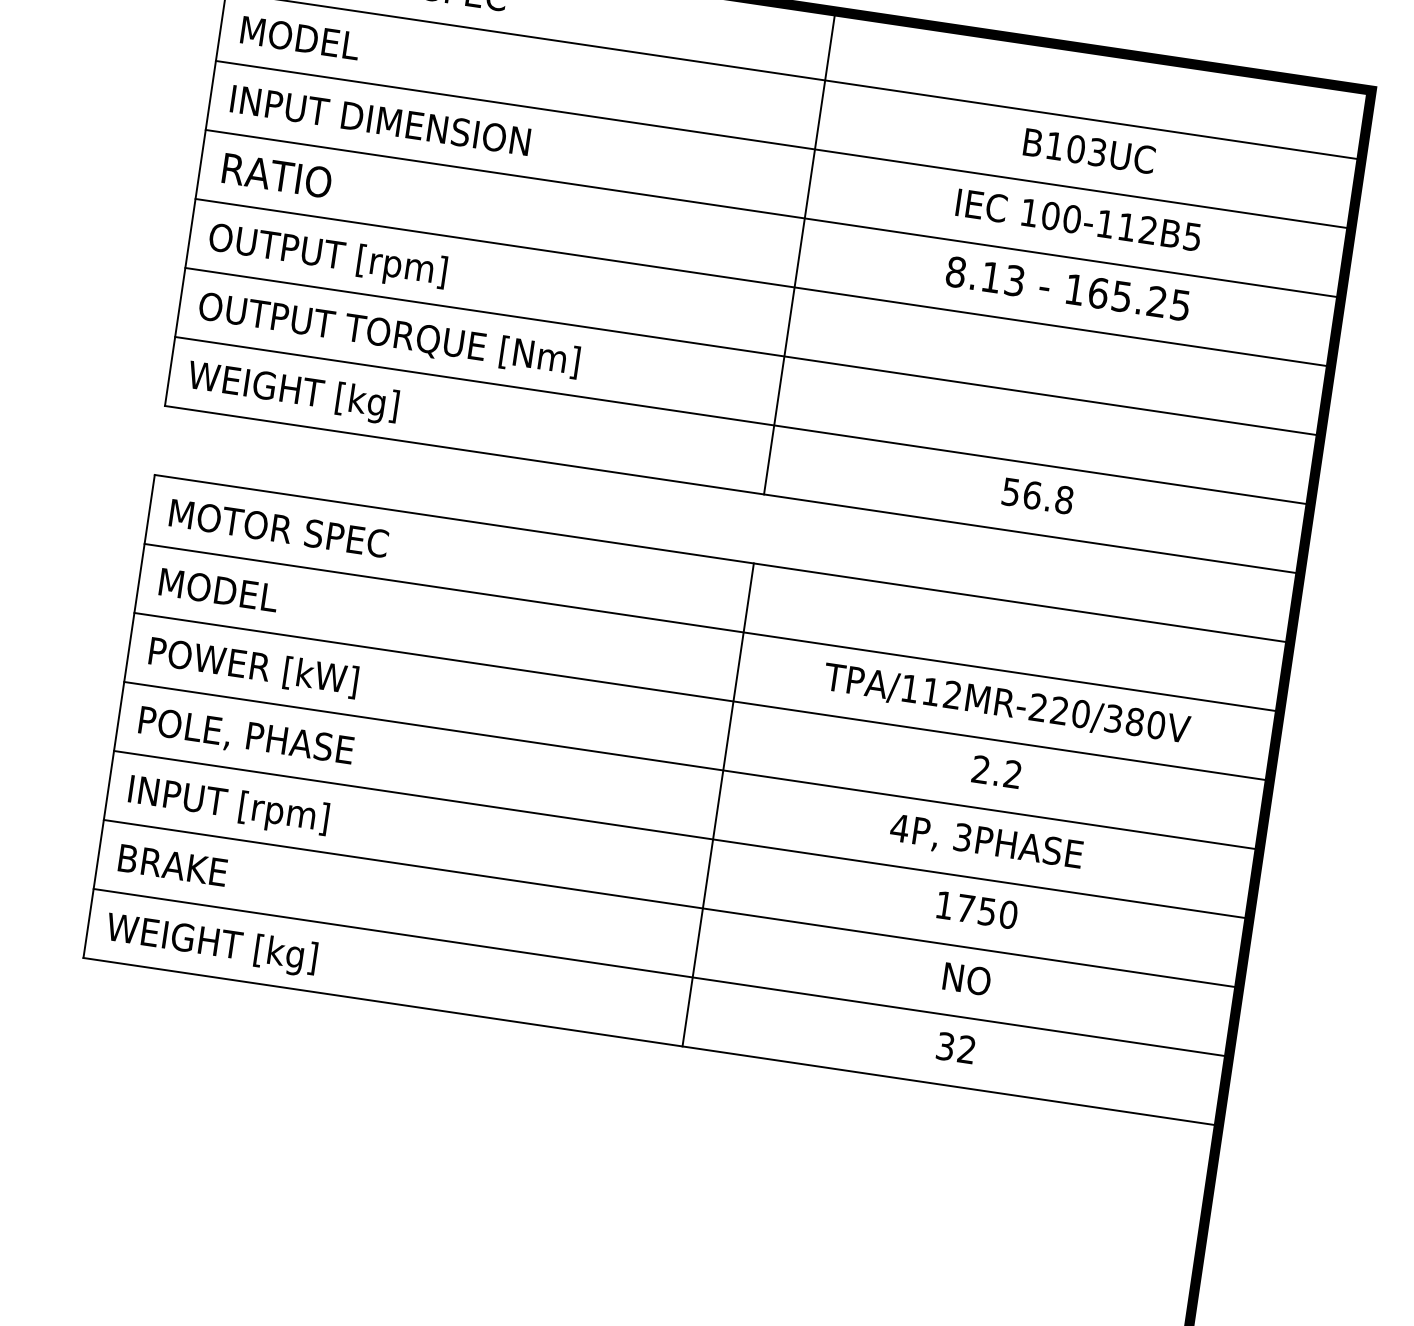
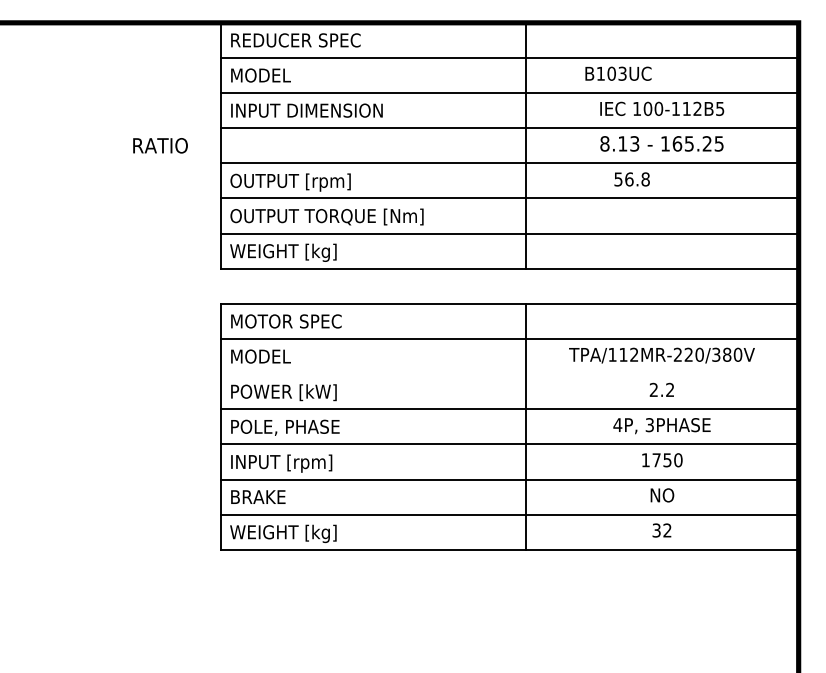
text: (1089, 150) -> (618, 73), moved
text: (277, 175) -> (160, 145), moved
text: (1036, 496) -> (631, 179), moved
line: (701, 697) -> (509, 374), removed

